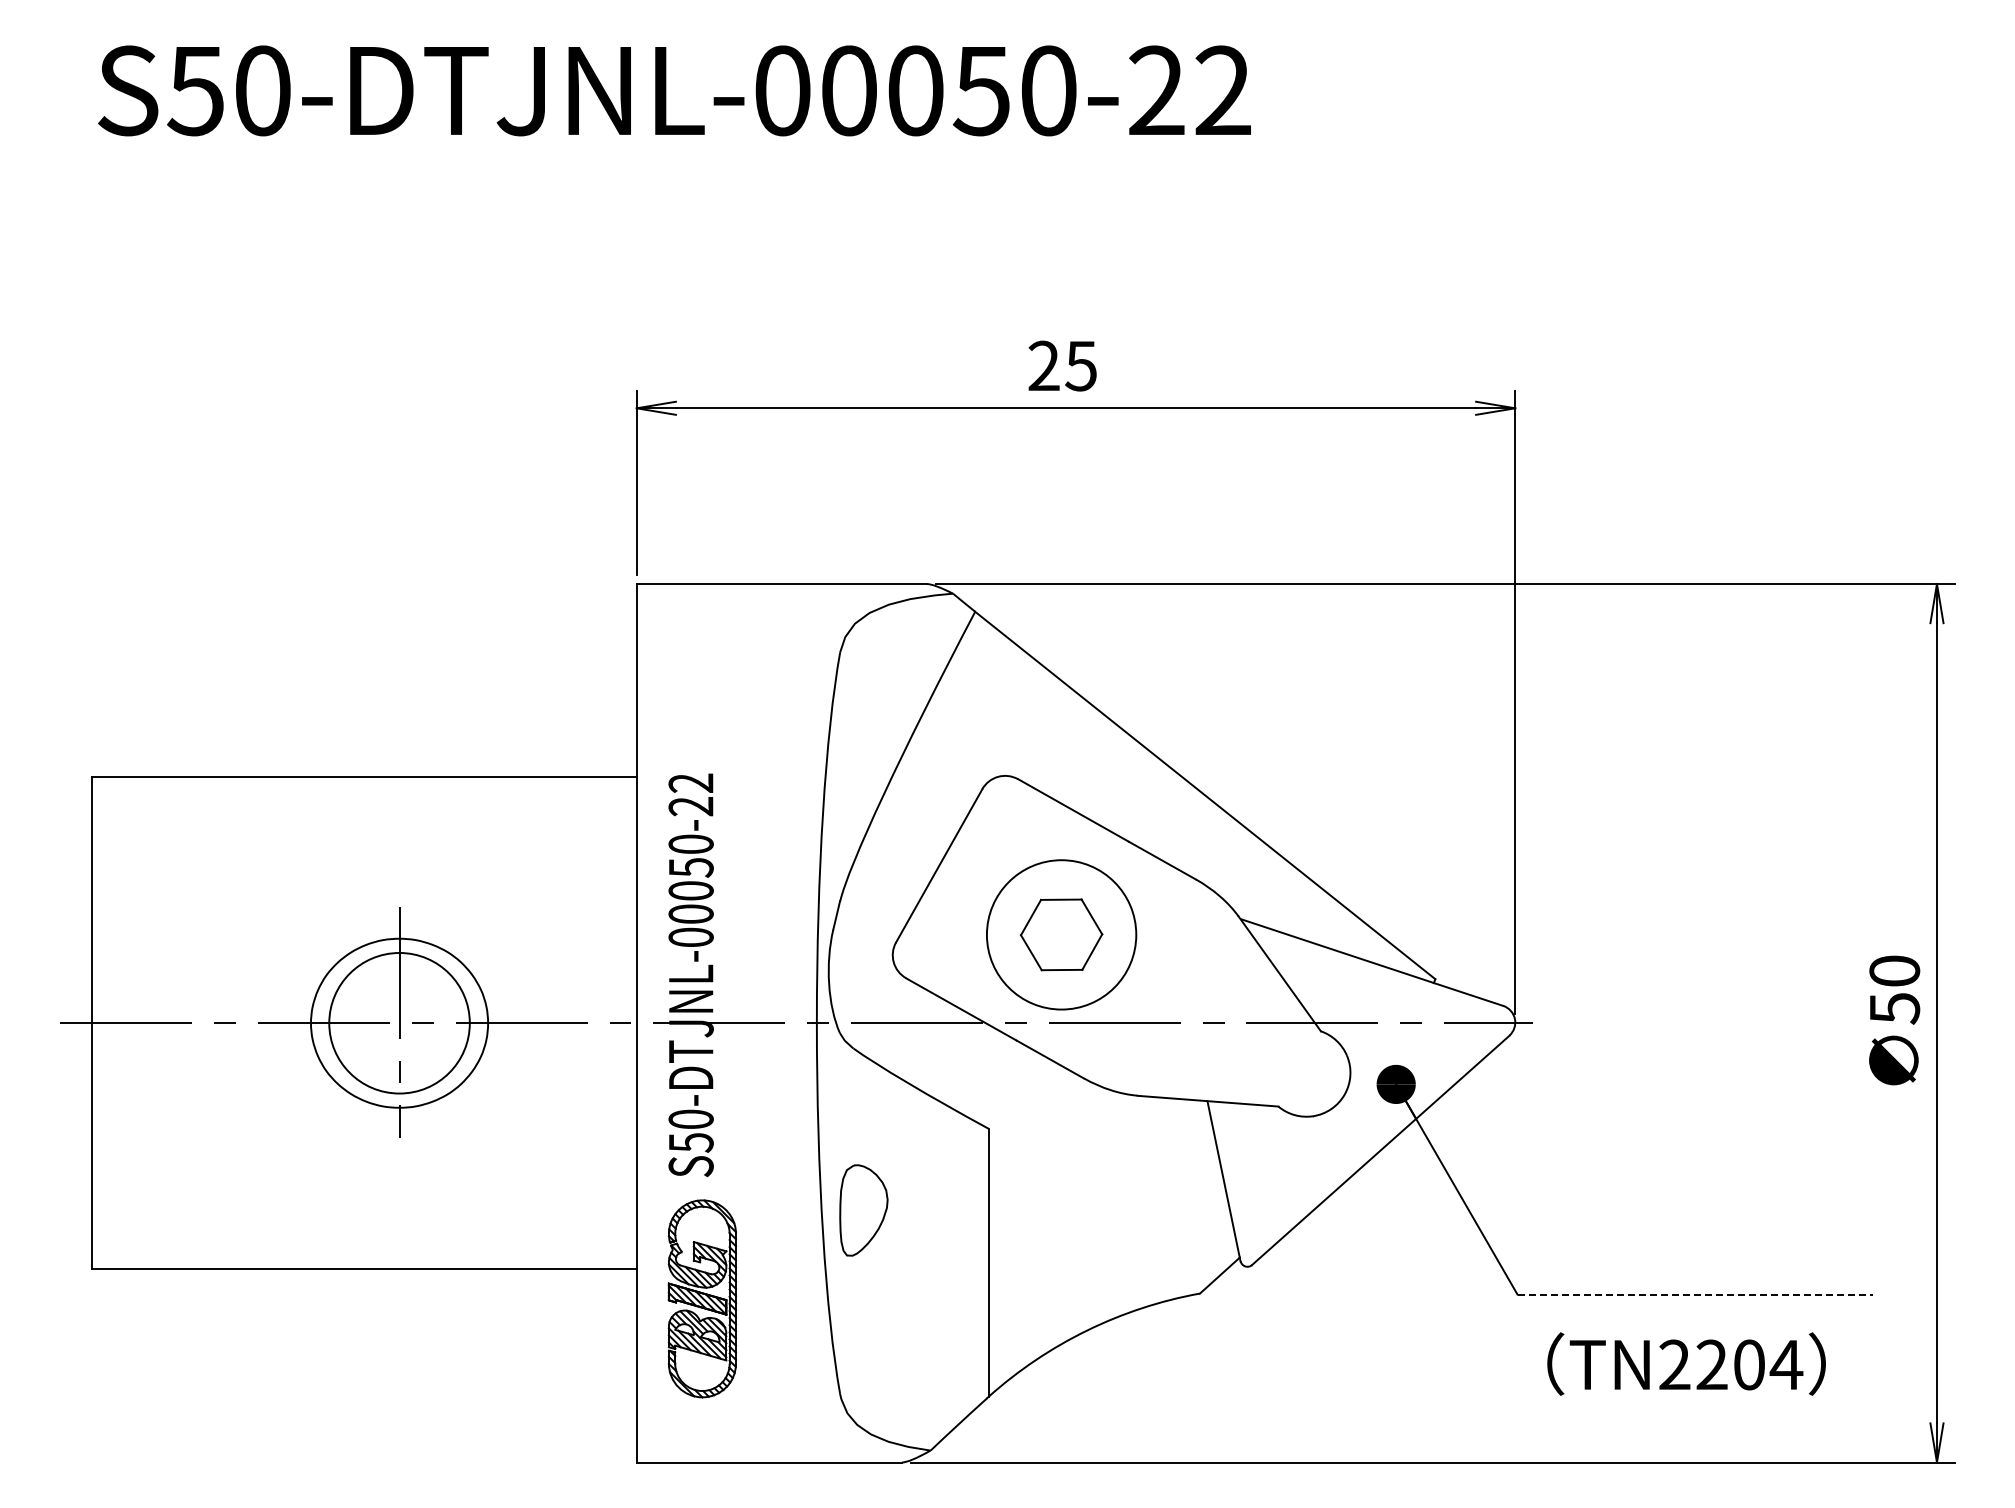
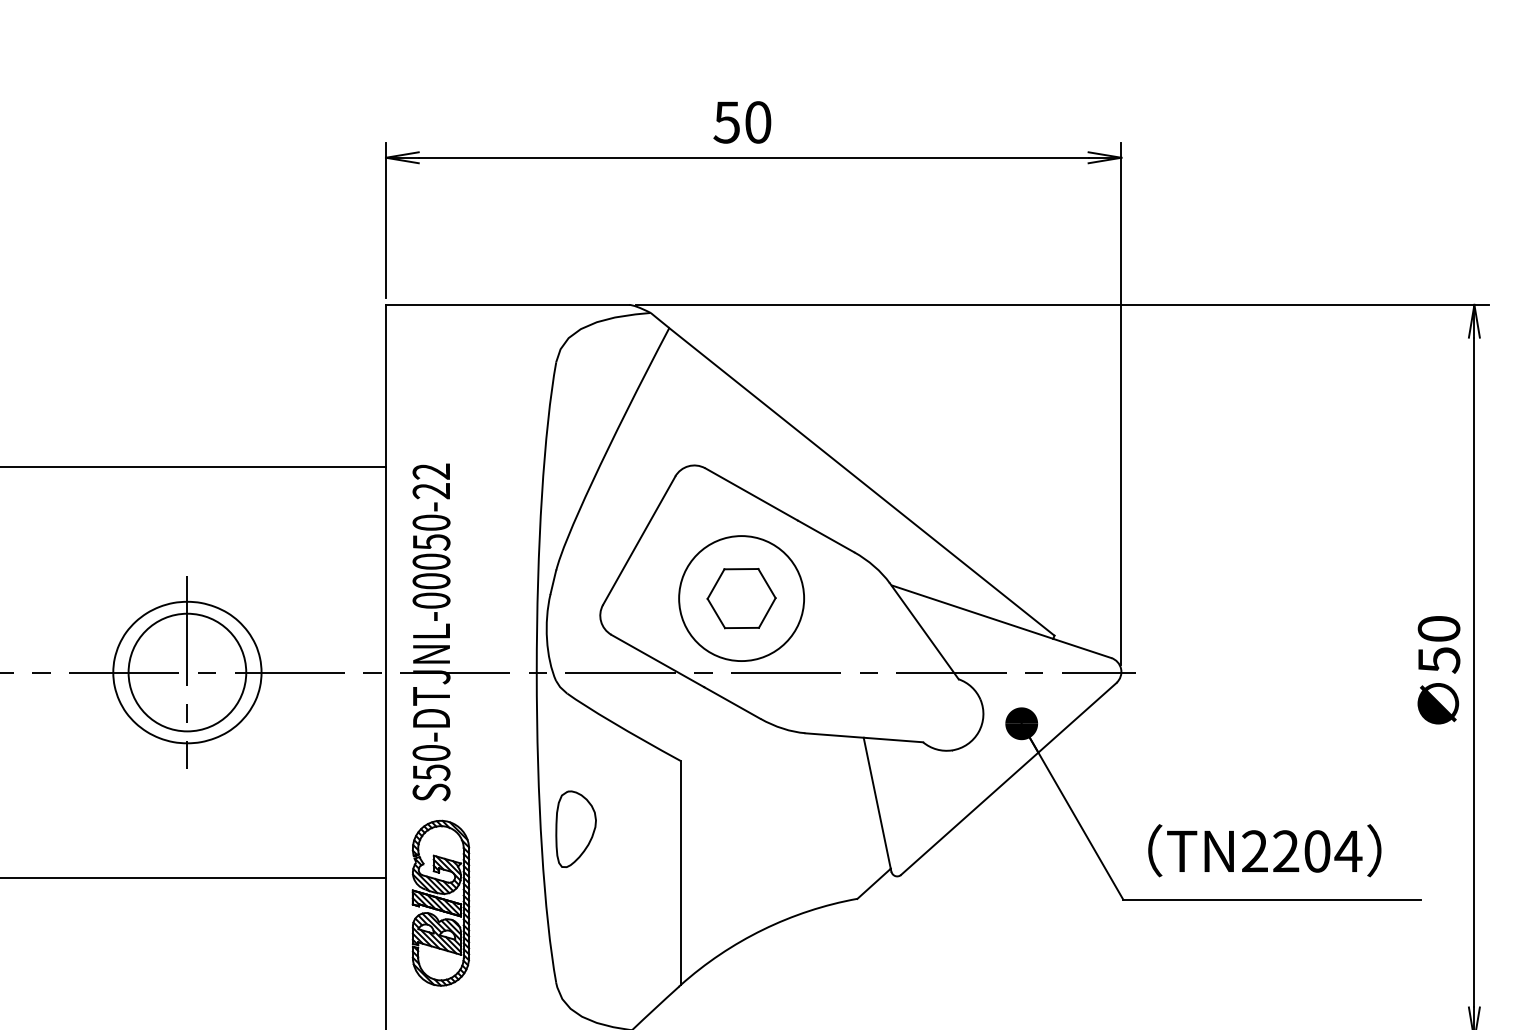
text: (1061, 365) -> (741, 121), 25 -> 50
line: (1695, 1294) -> (1272, 899), dashed -> solid
text: (1686, 1363) -> (1264, 850), moved

